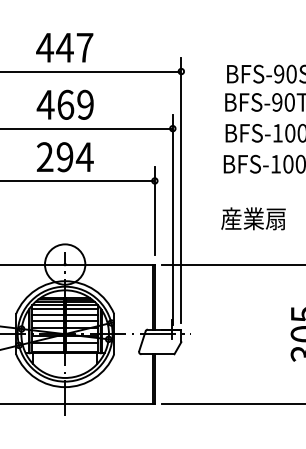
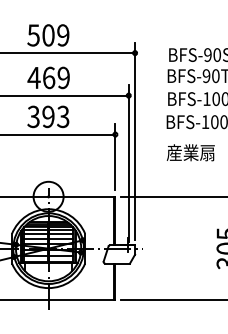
text: (65, 47) -> (48, 35), 447 -> 509
text: (65, 156) -> (48, 116), 294 -> 393
text: (253, 218) -> (190, 152), moved

